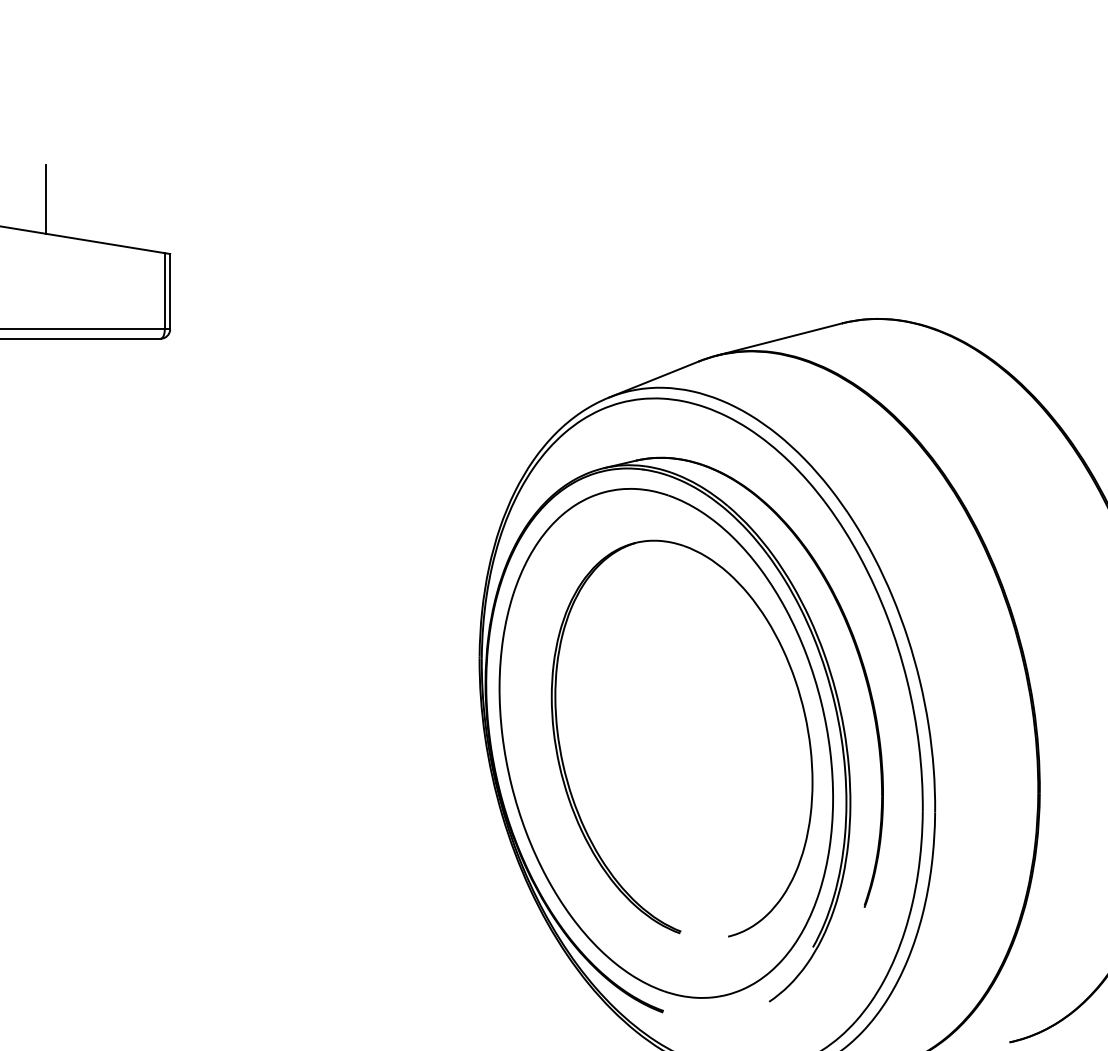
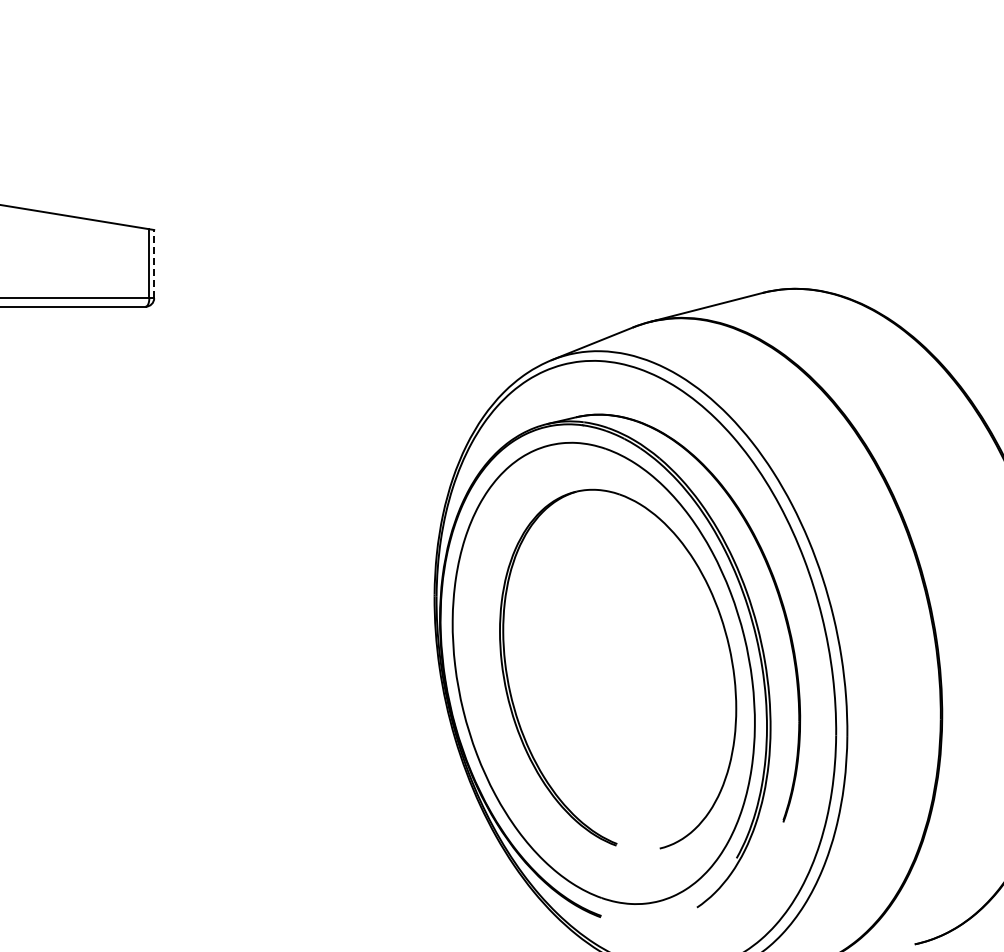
line: (45, 199) -> (41, 180), removed
line: (170, 290) -> (154, 263), solid -> dashed

